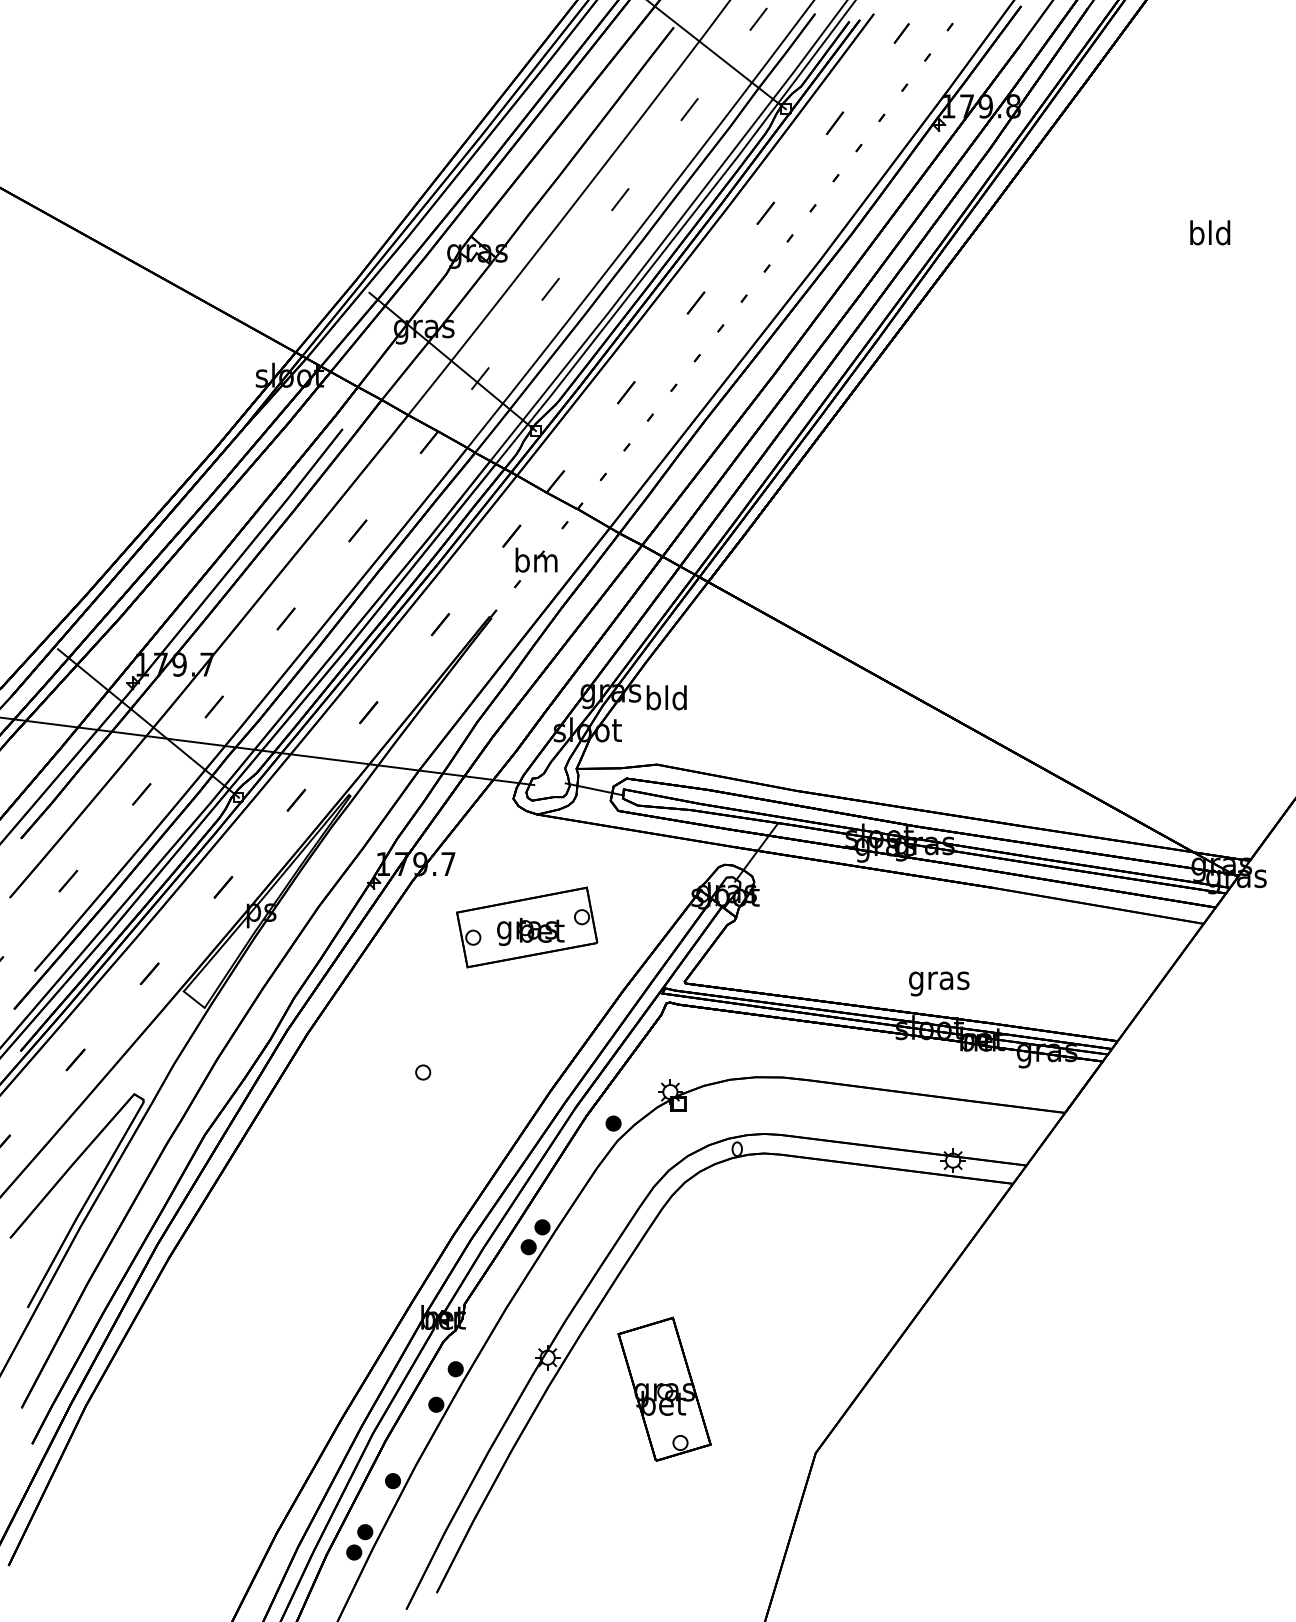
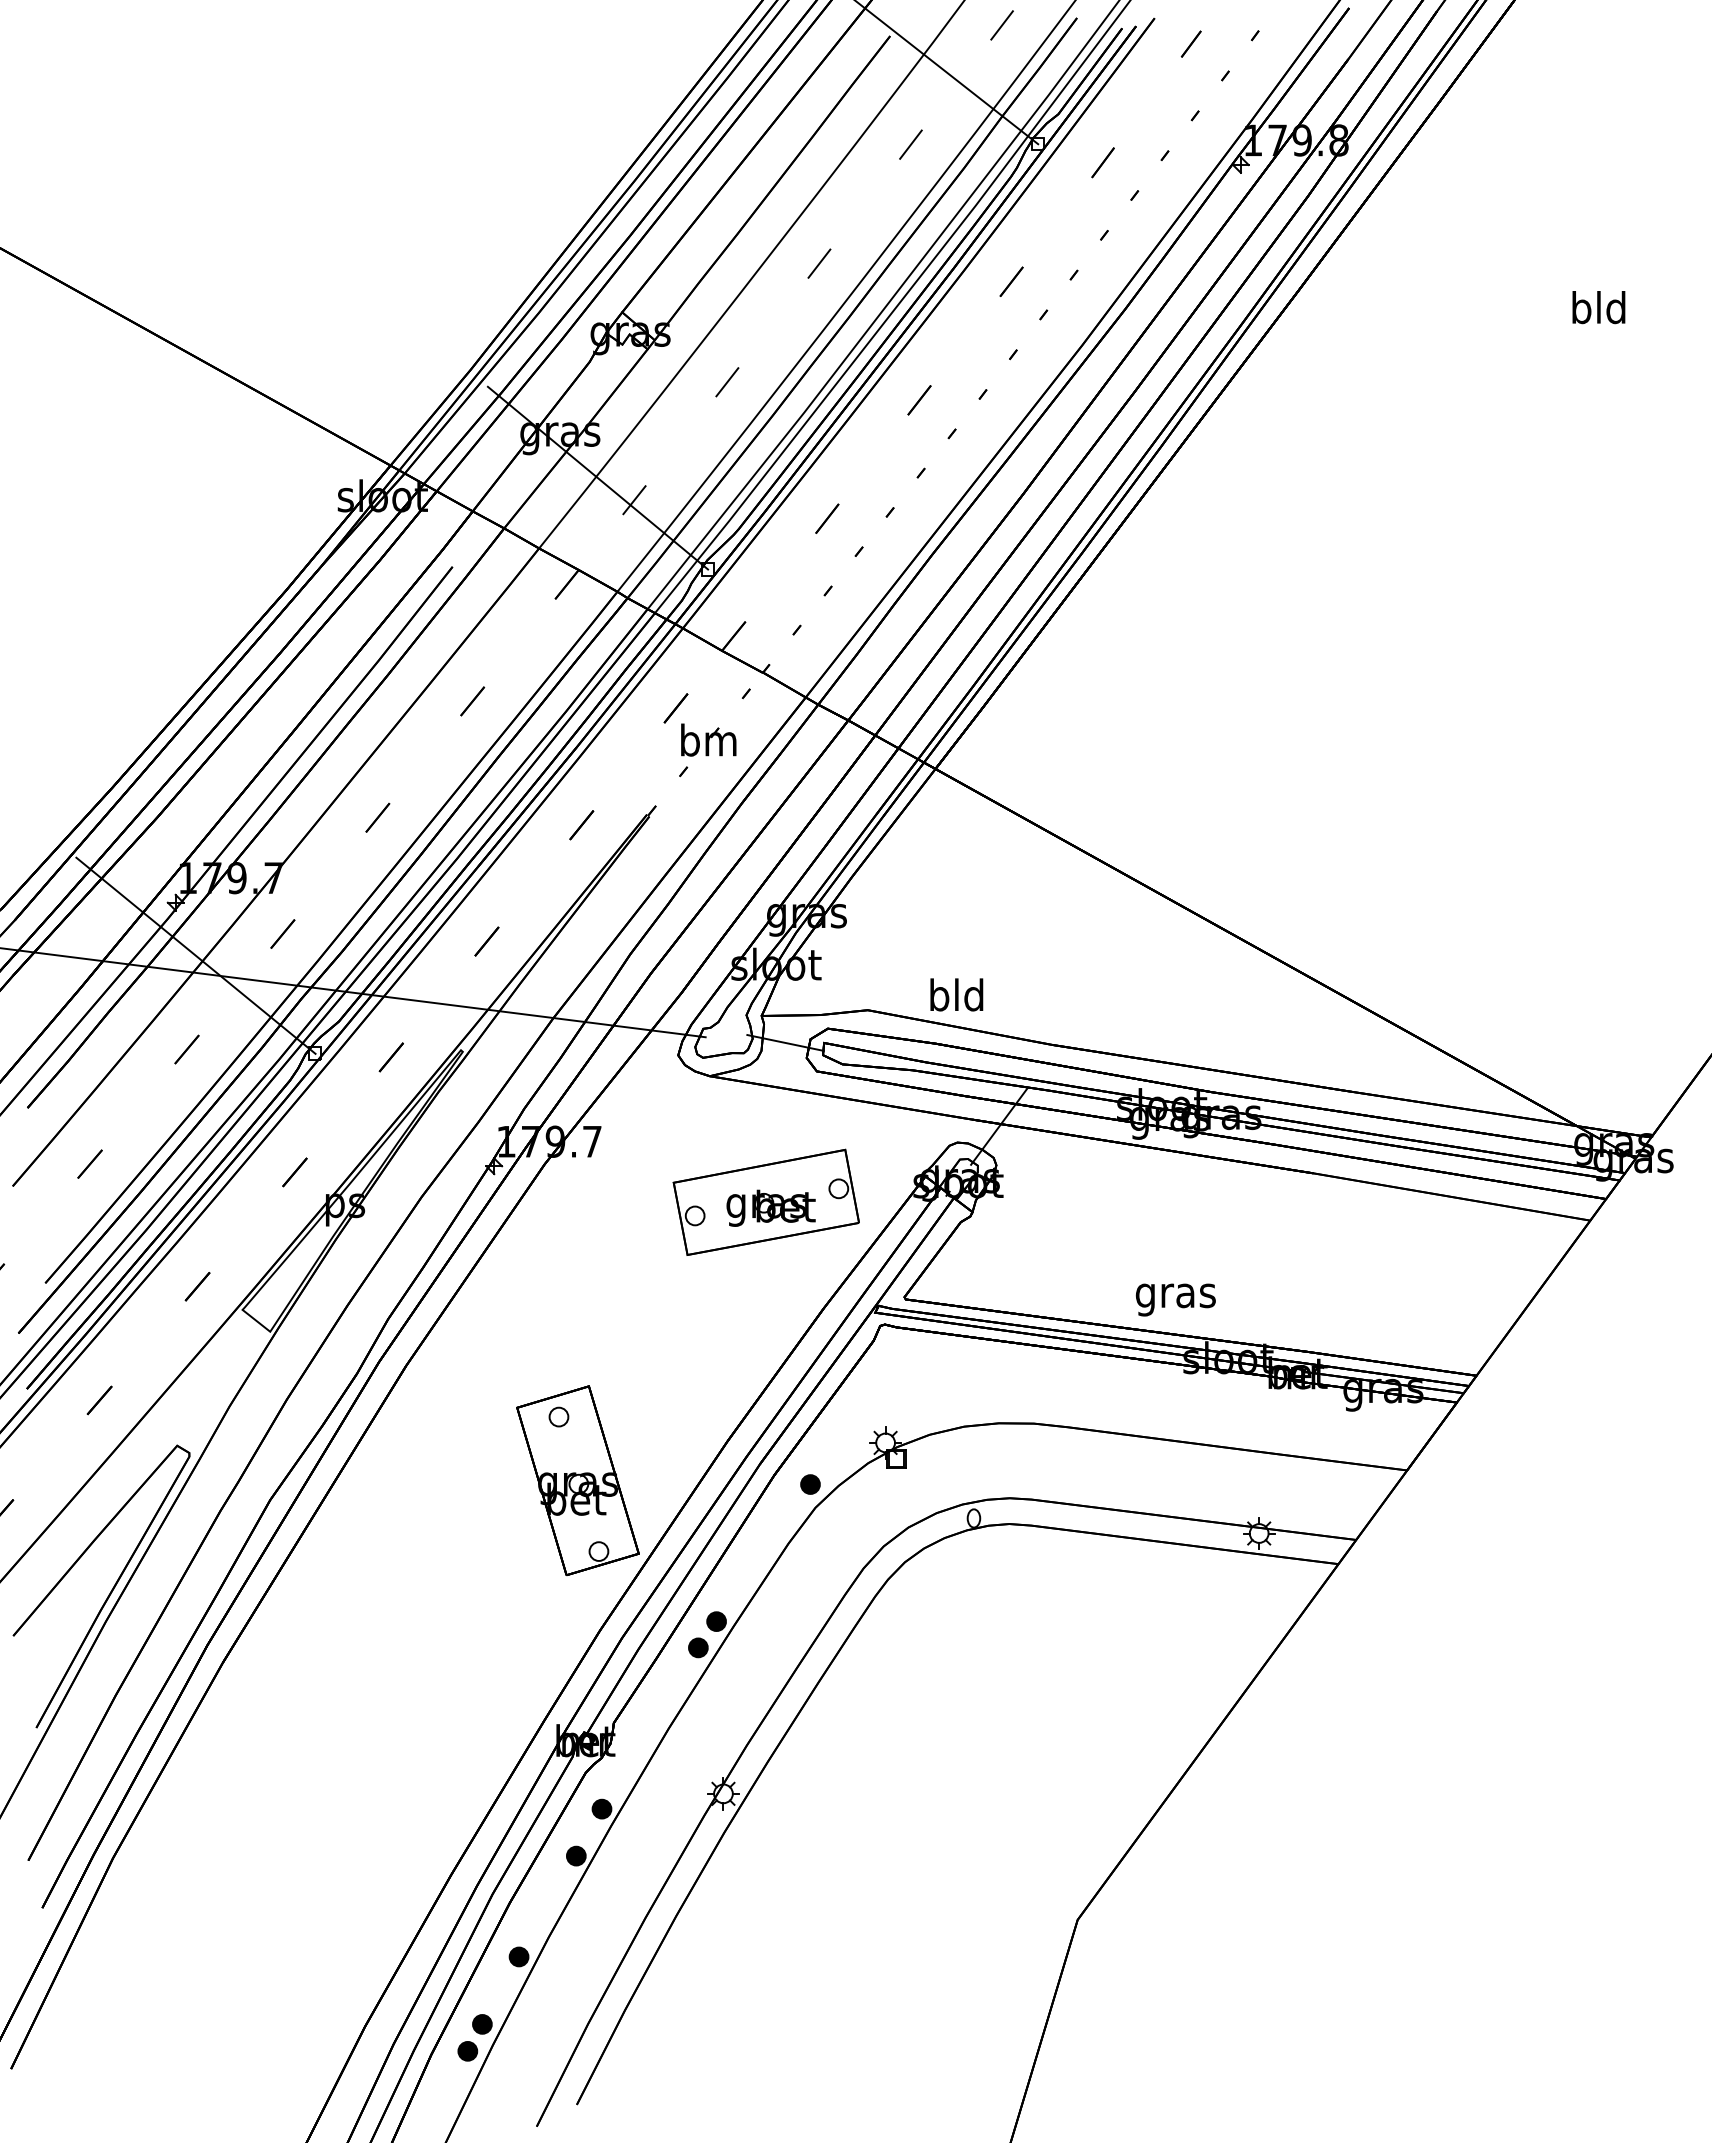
text: (666, 697) -> (956, 994), moved
part: (526, 926) -> (765, 1201), moved
text: (938, 983) -> (1175, 1299), moved
part: (664, 1389) -> (577, 1480), moved

